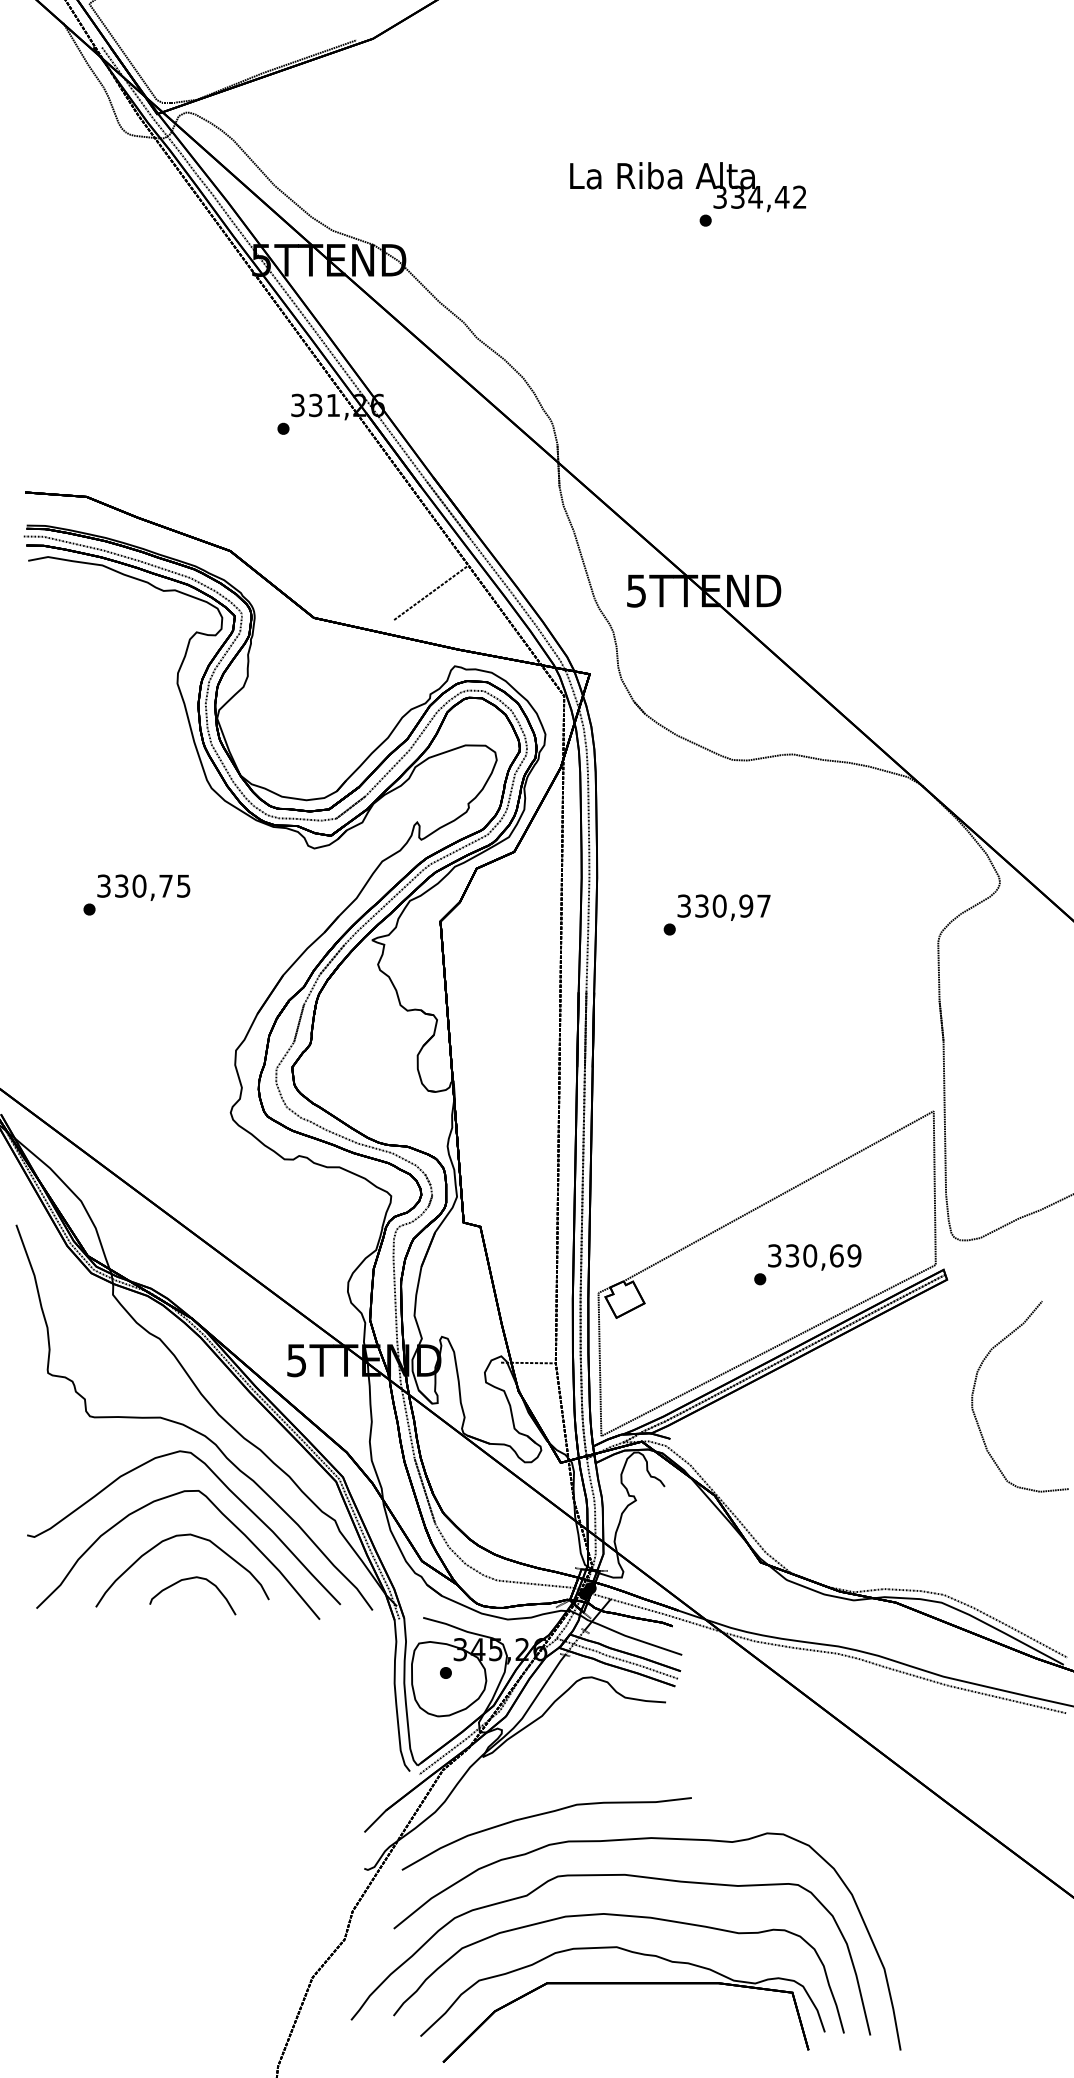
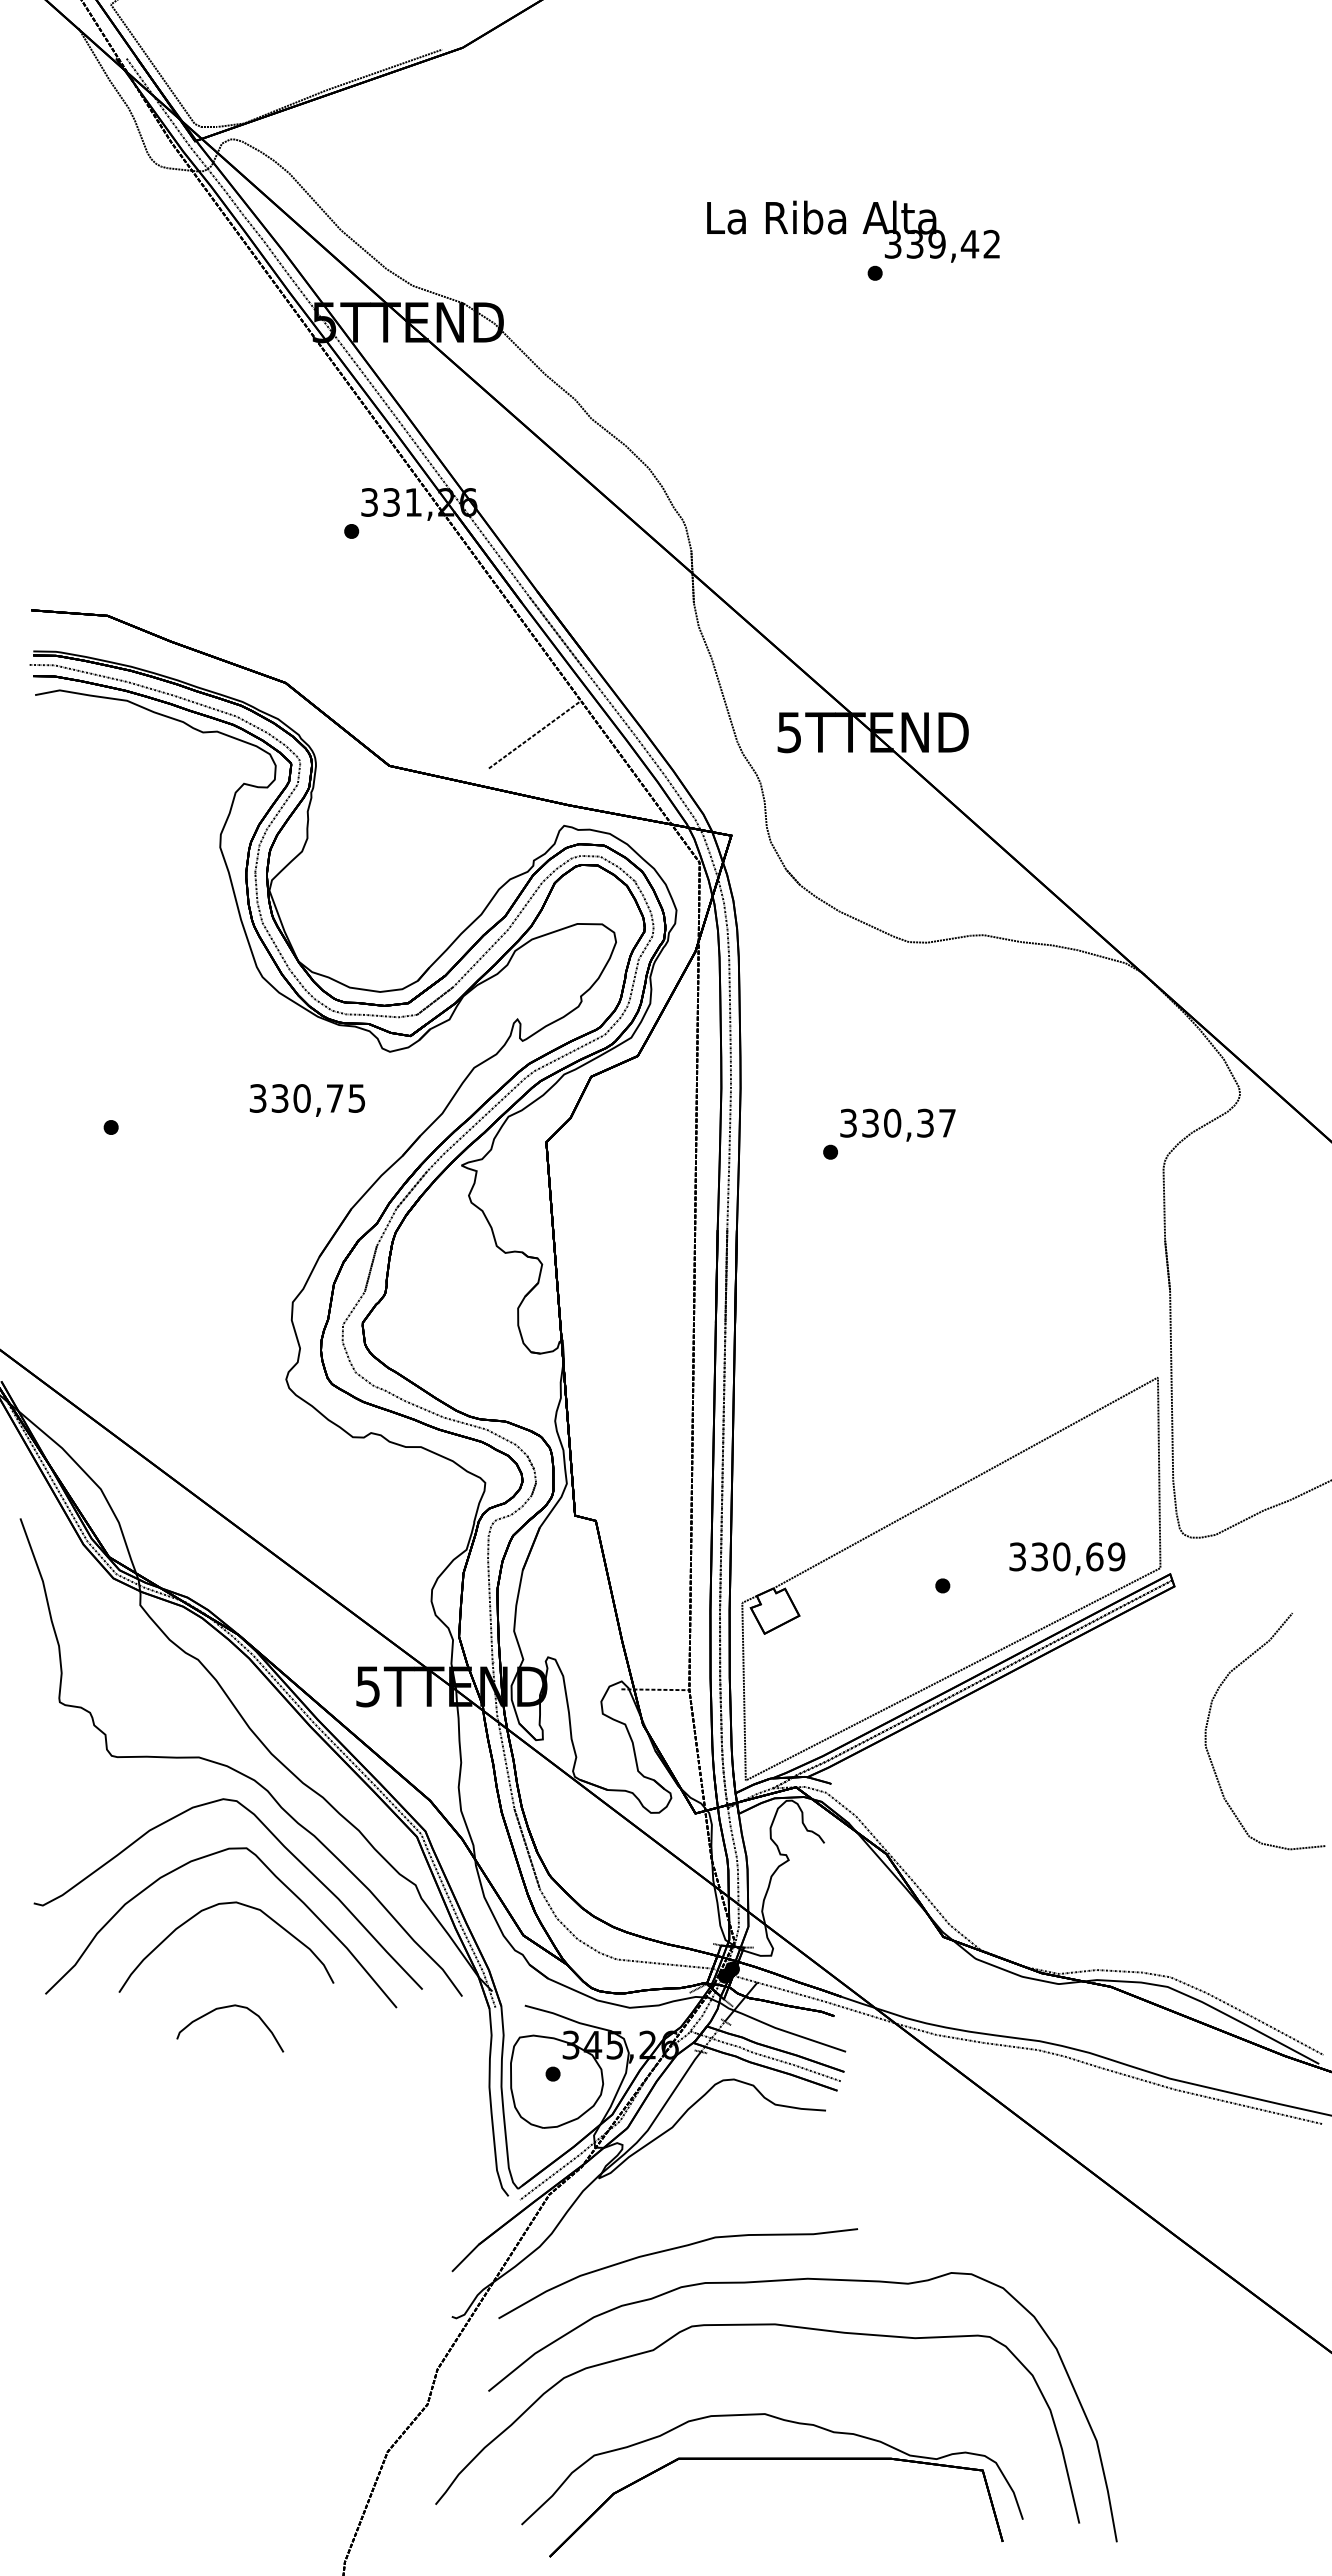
text: (755, 196) -> (936, 243), 334,42 -> 339,42
text: (143, 887) -> (306, 1100), moved
text: (746, 905) -> (925, 1122), 330,97 -> 330,37
text: (814, 1257) -> (1067, 1558), moved
curve: (188, 1579) -> (225, 2008), moved
part: (626, 1916) -> (777, 2376), removed

